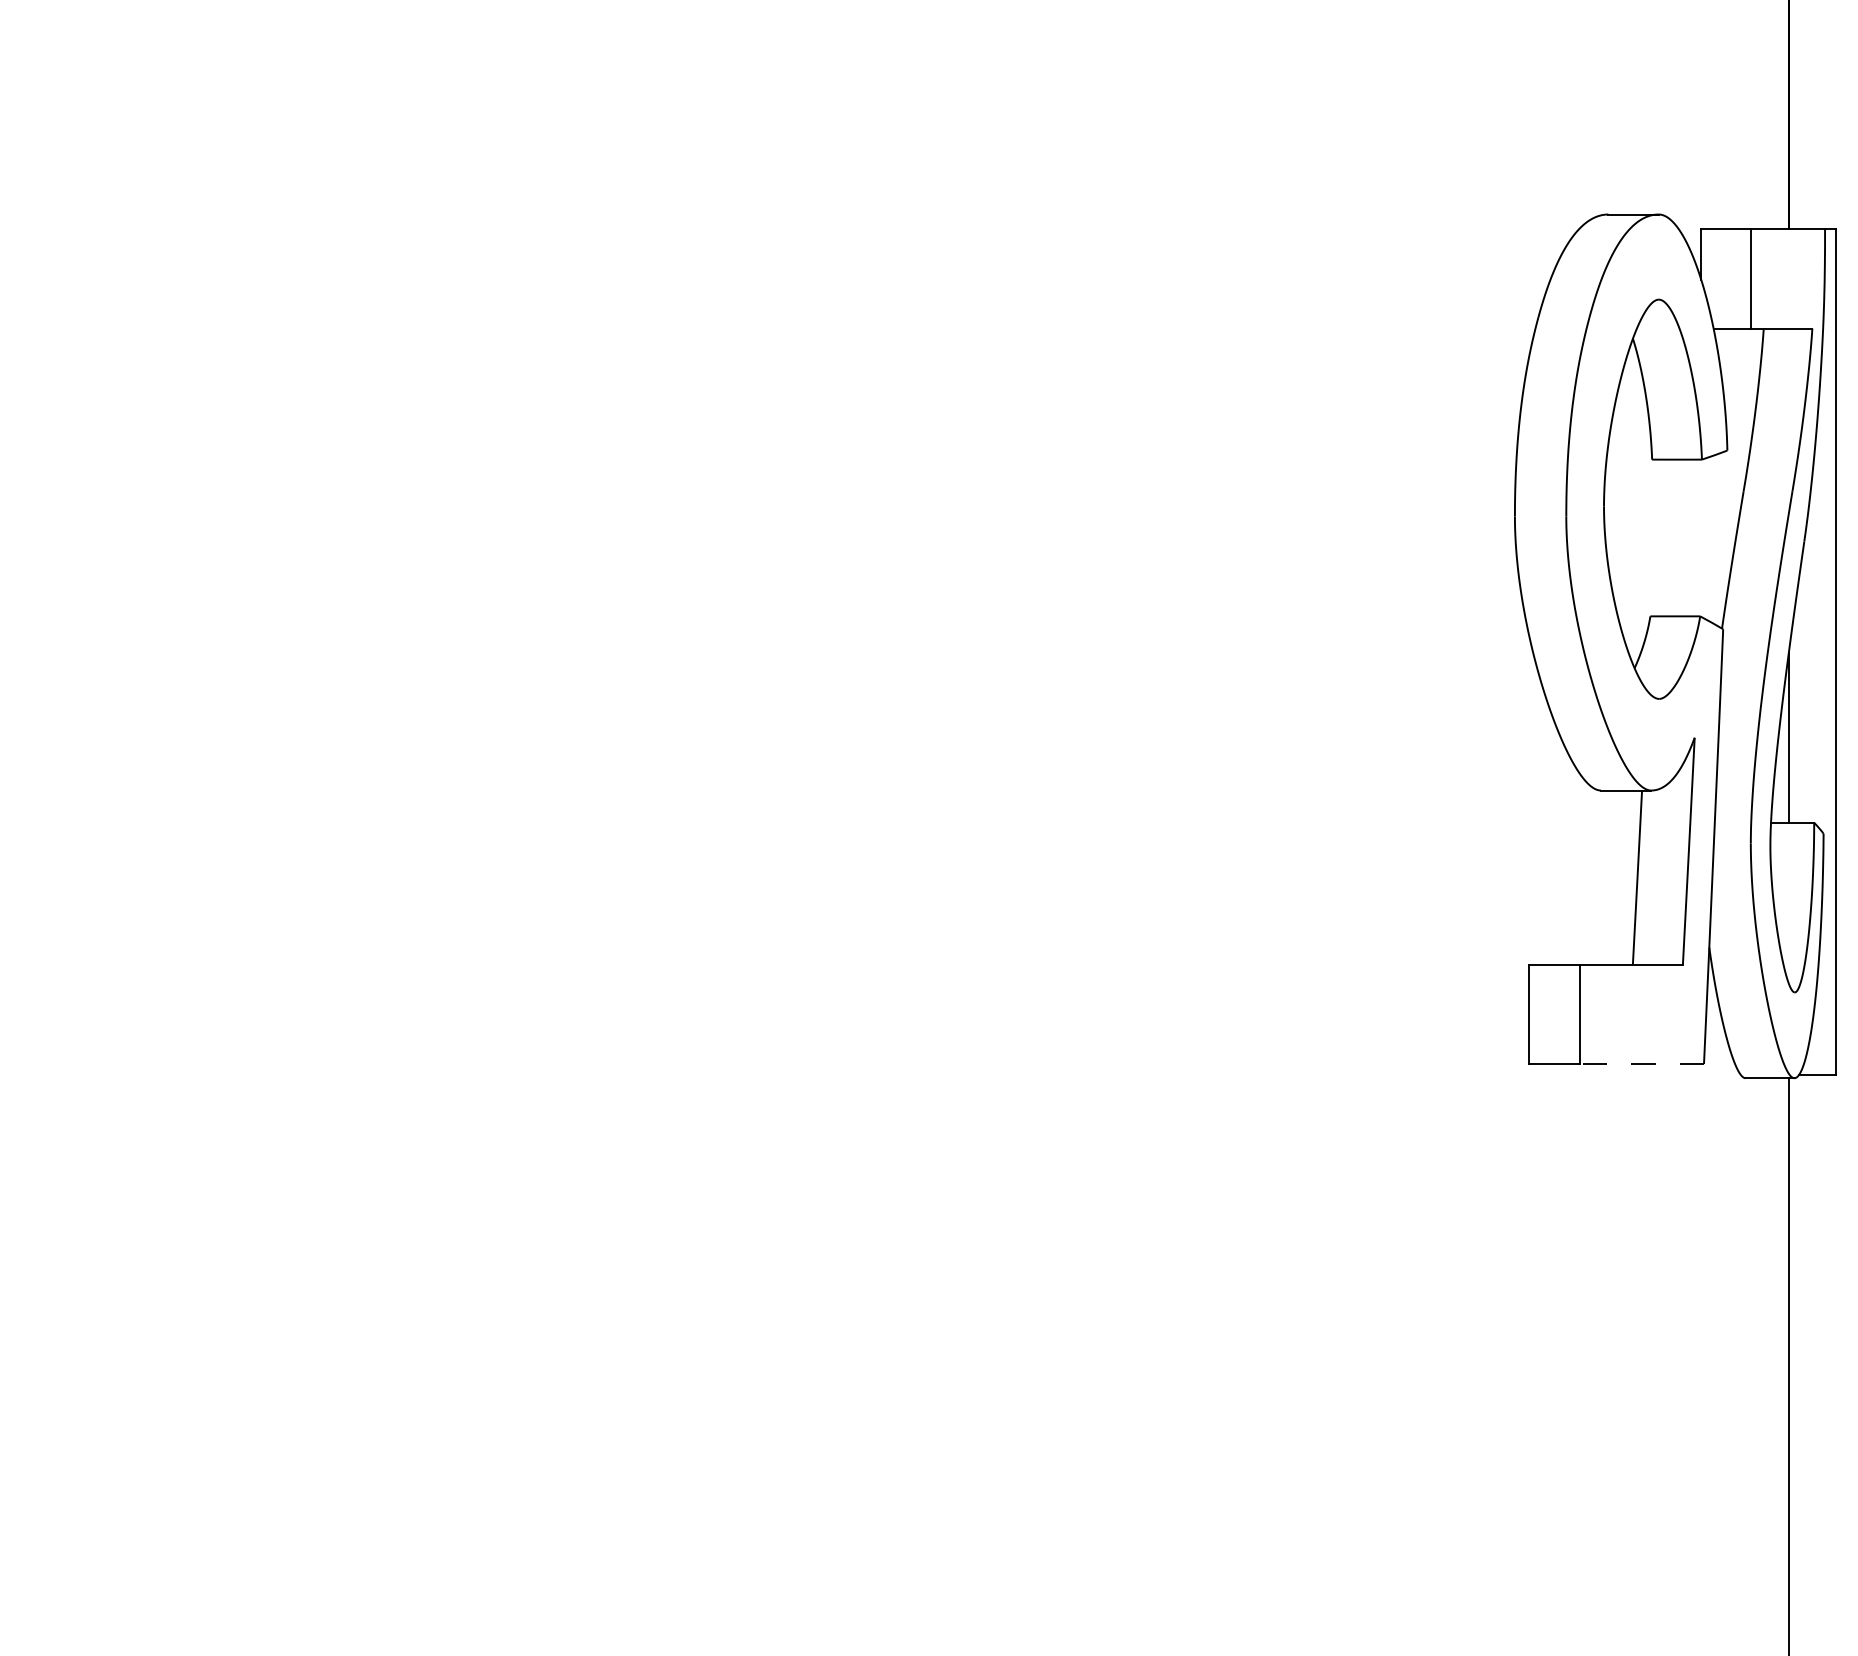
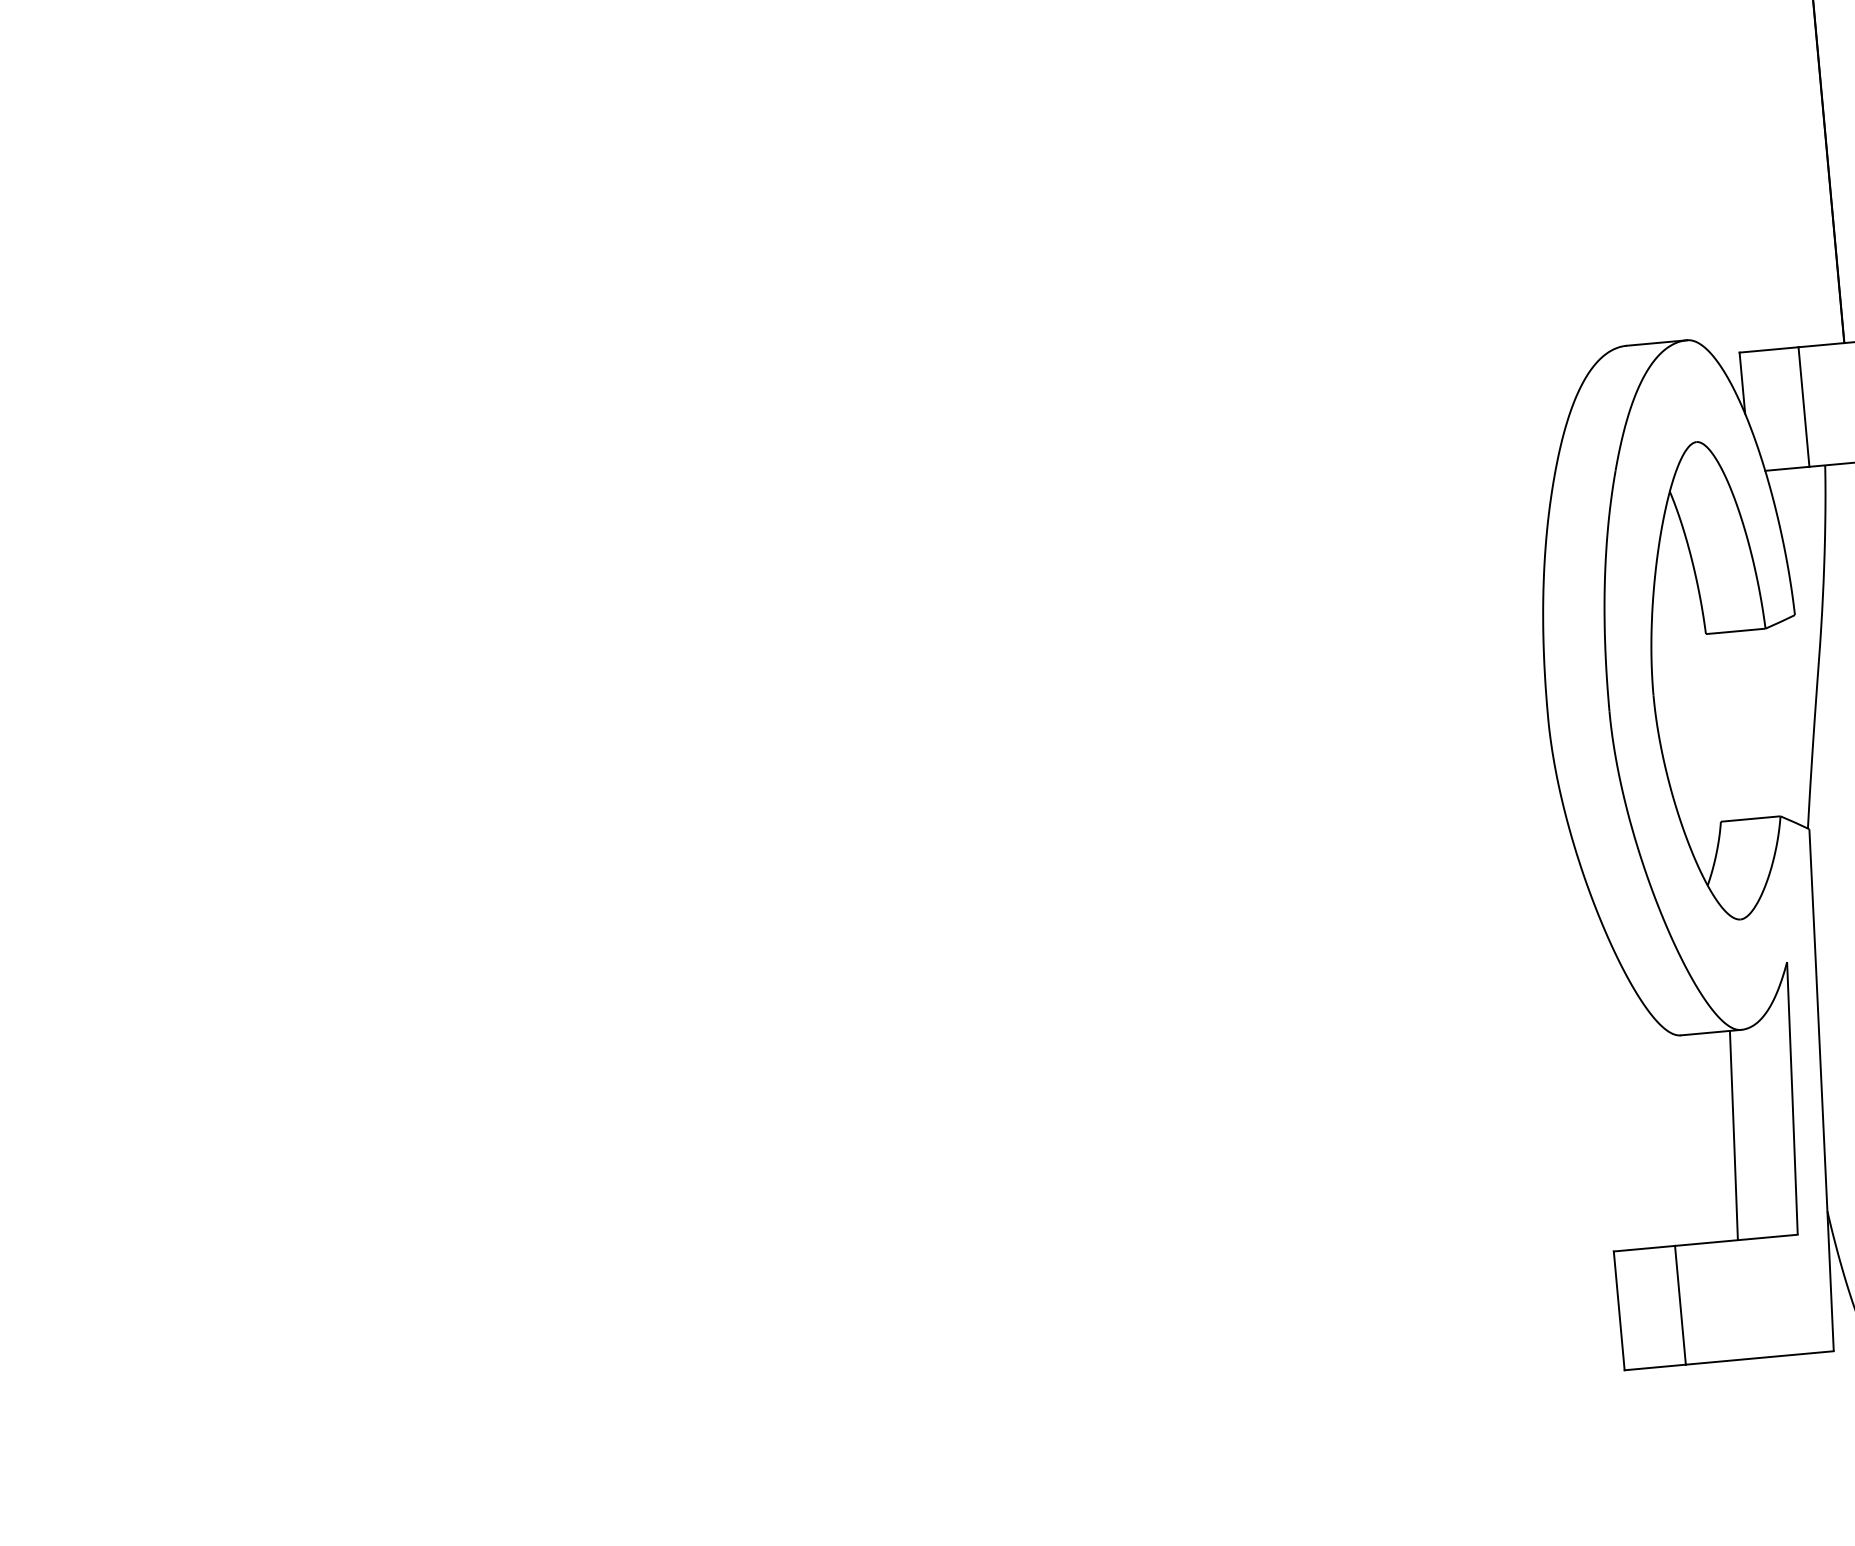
line: (1642, 1064) -> (1760, 1358), dashed -> solid

